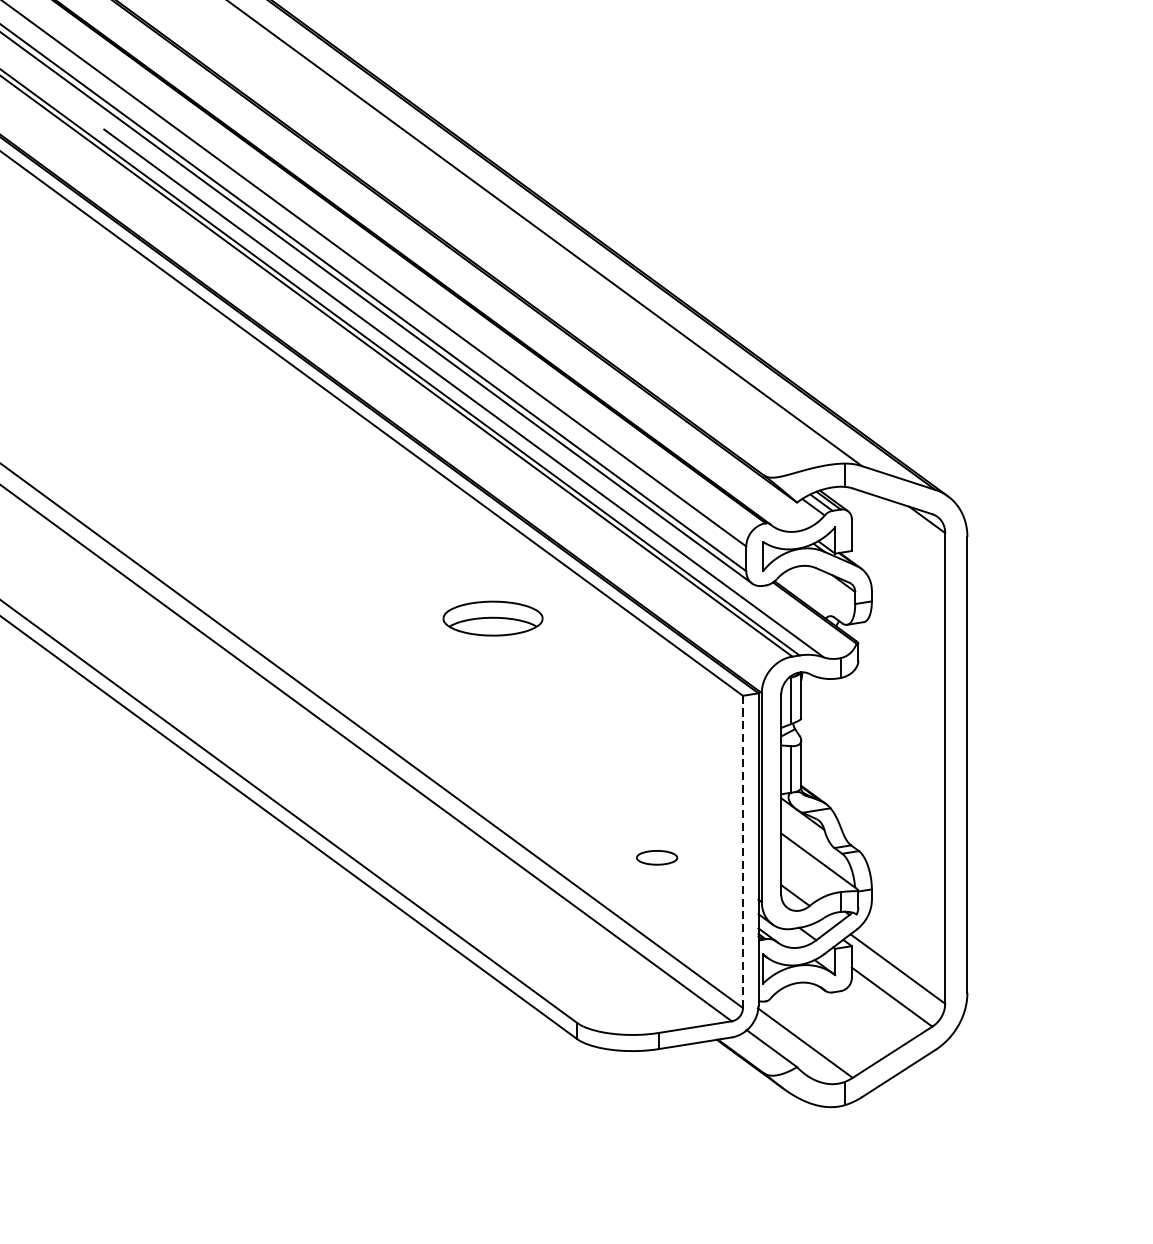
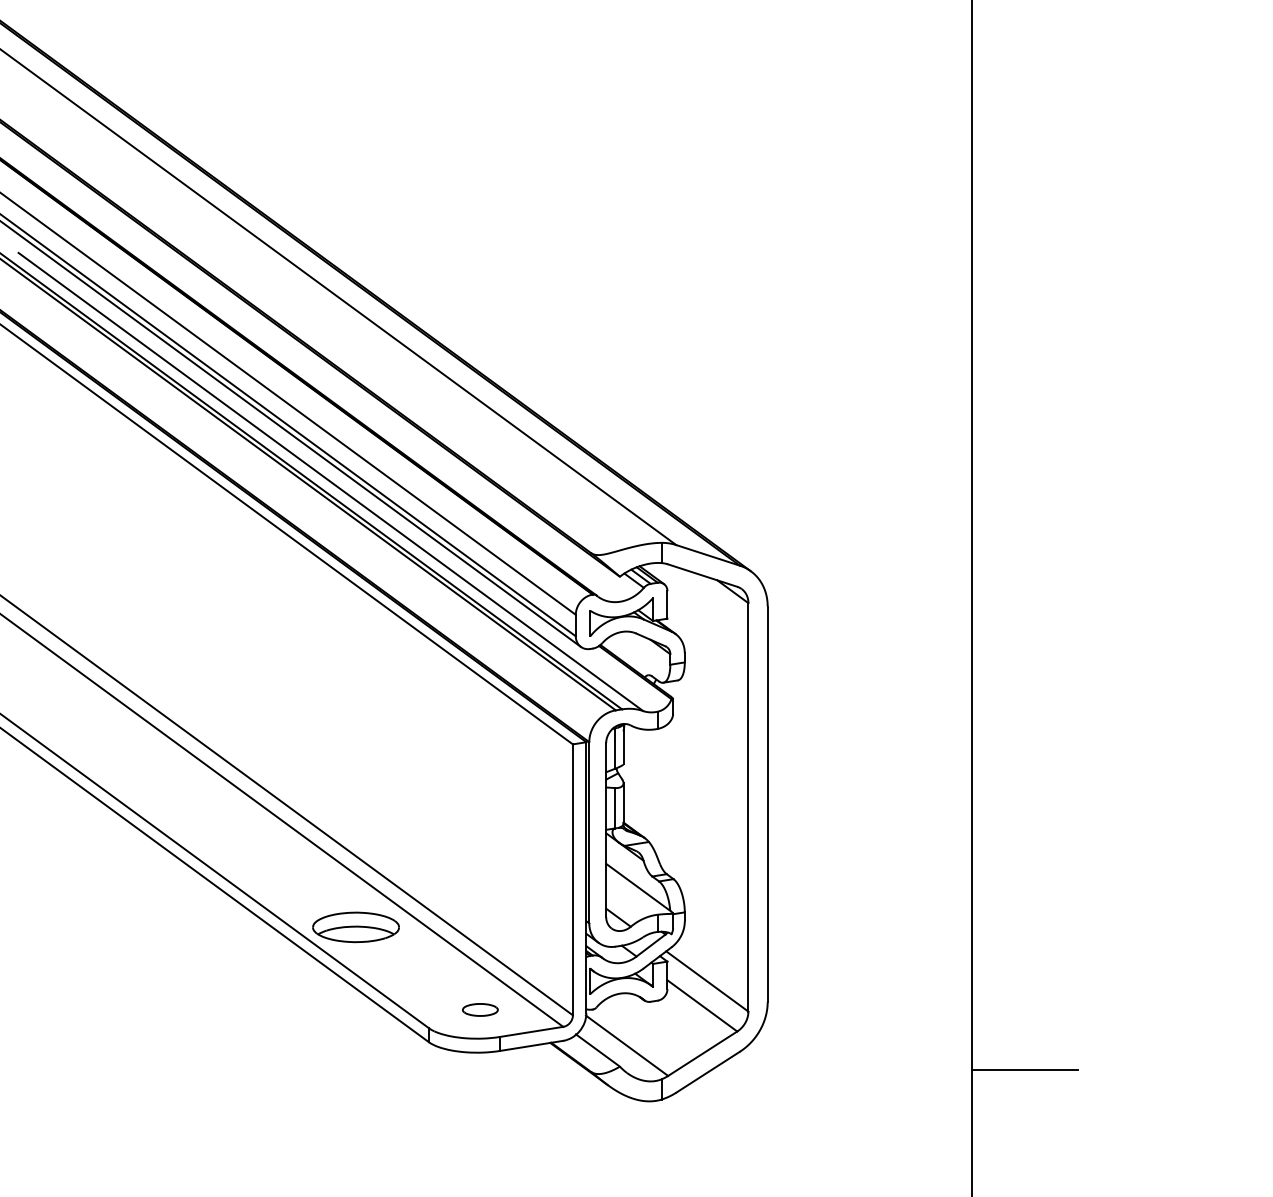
part: (492, 618) -> (355, 927), moved
line: (742, 852) -> (572, 880), dashed -> solid
part: (657, 857) -> (480, 1009), moved

